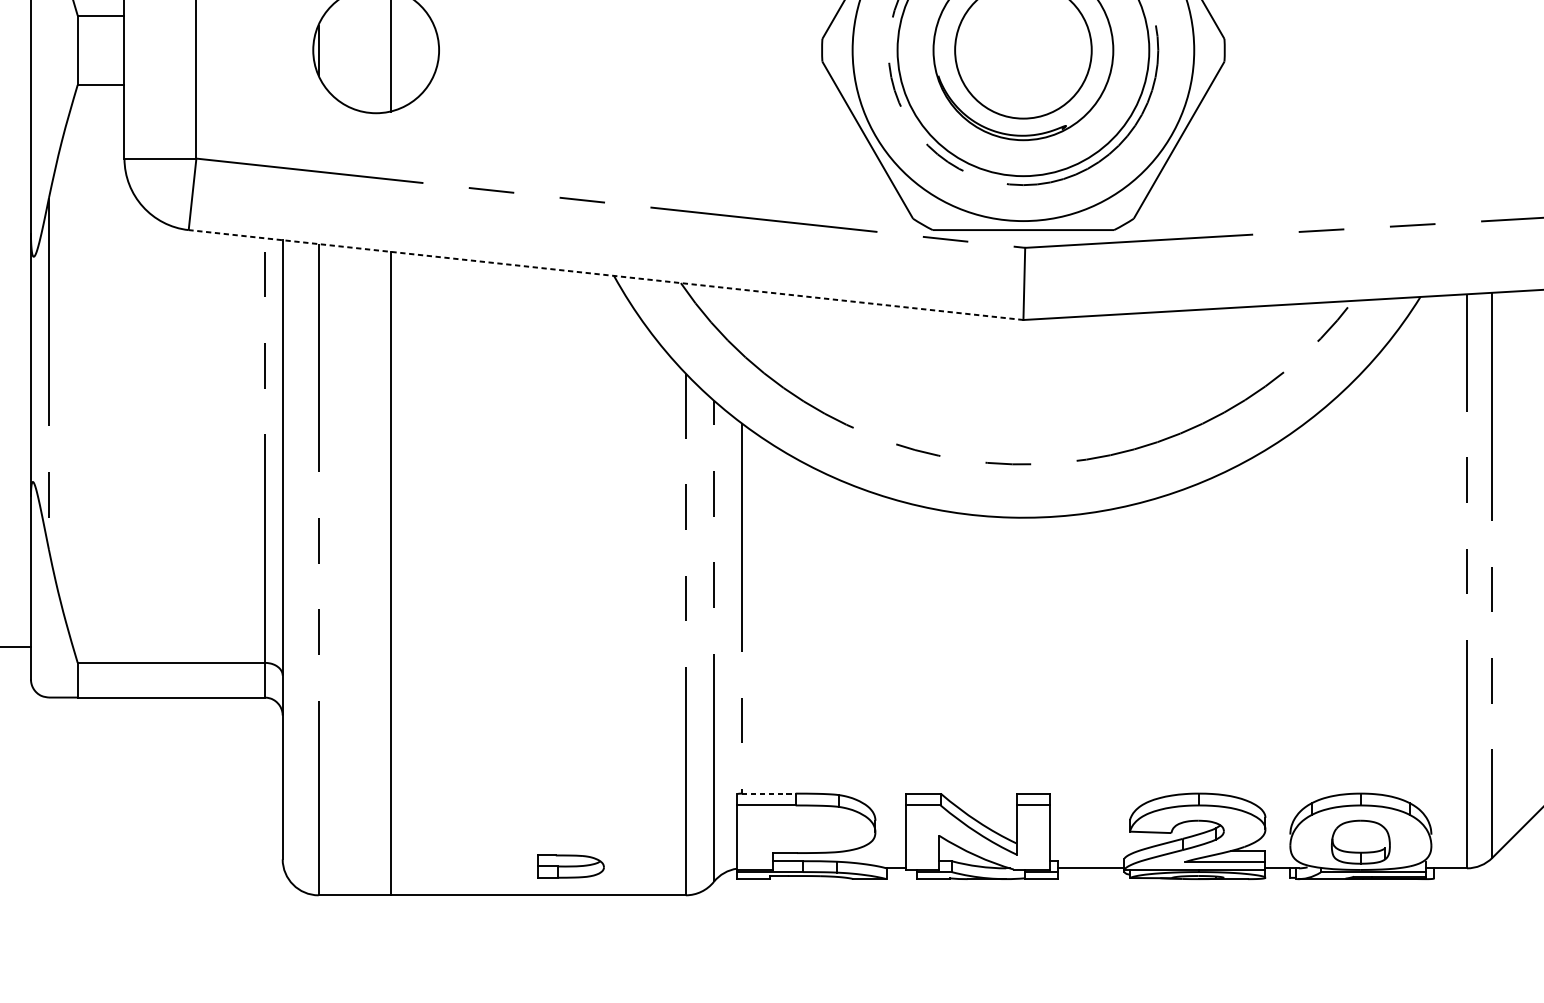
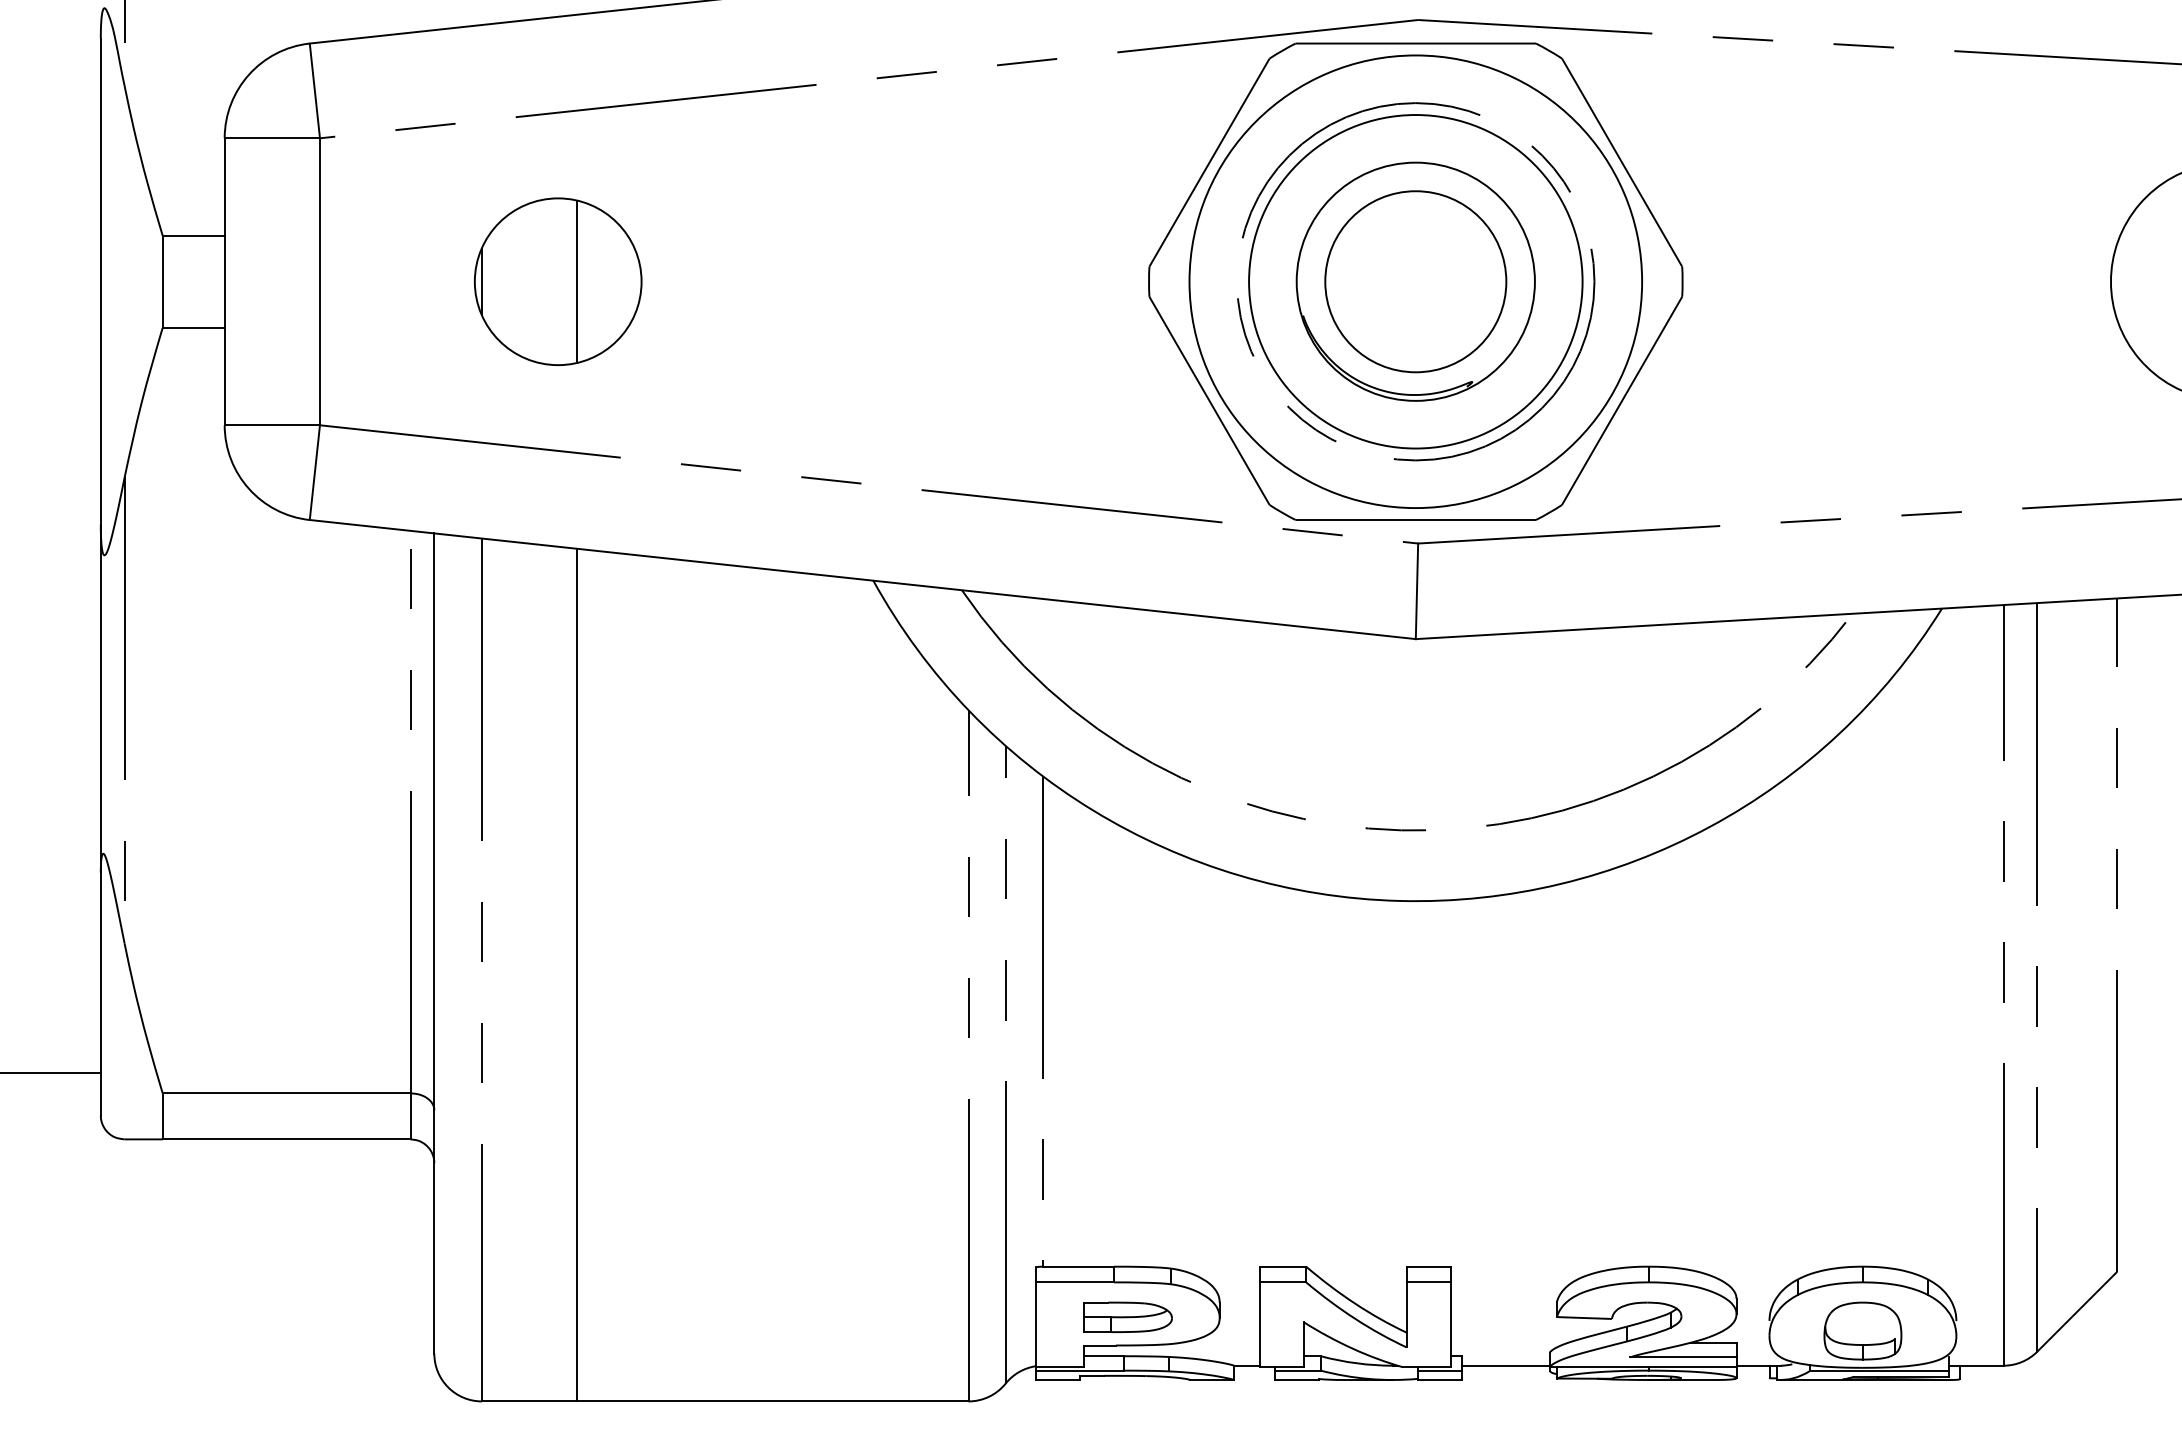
line: (605, 275) -> (862, 579), dashed -> solid
line: (768, 793) -> (1078, 1266), dashed -> solid
part: (570, 865) -> (1127, 1316), moved

